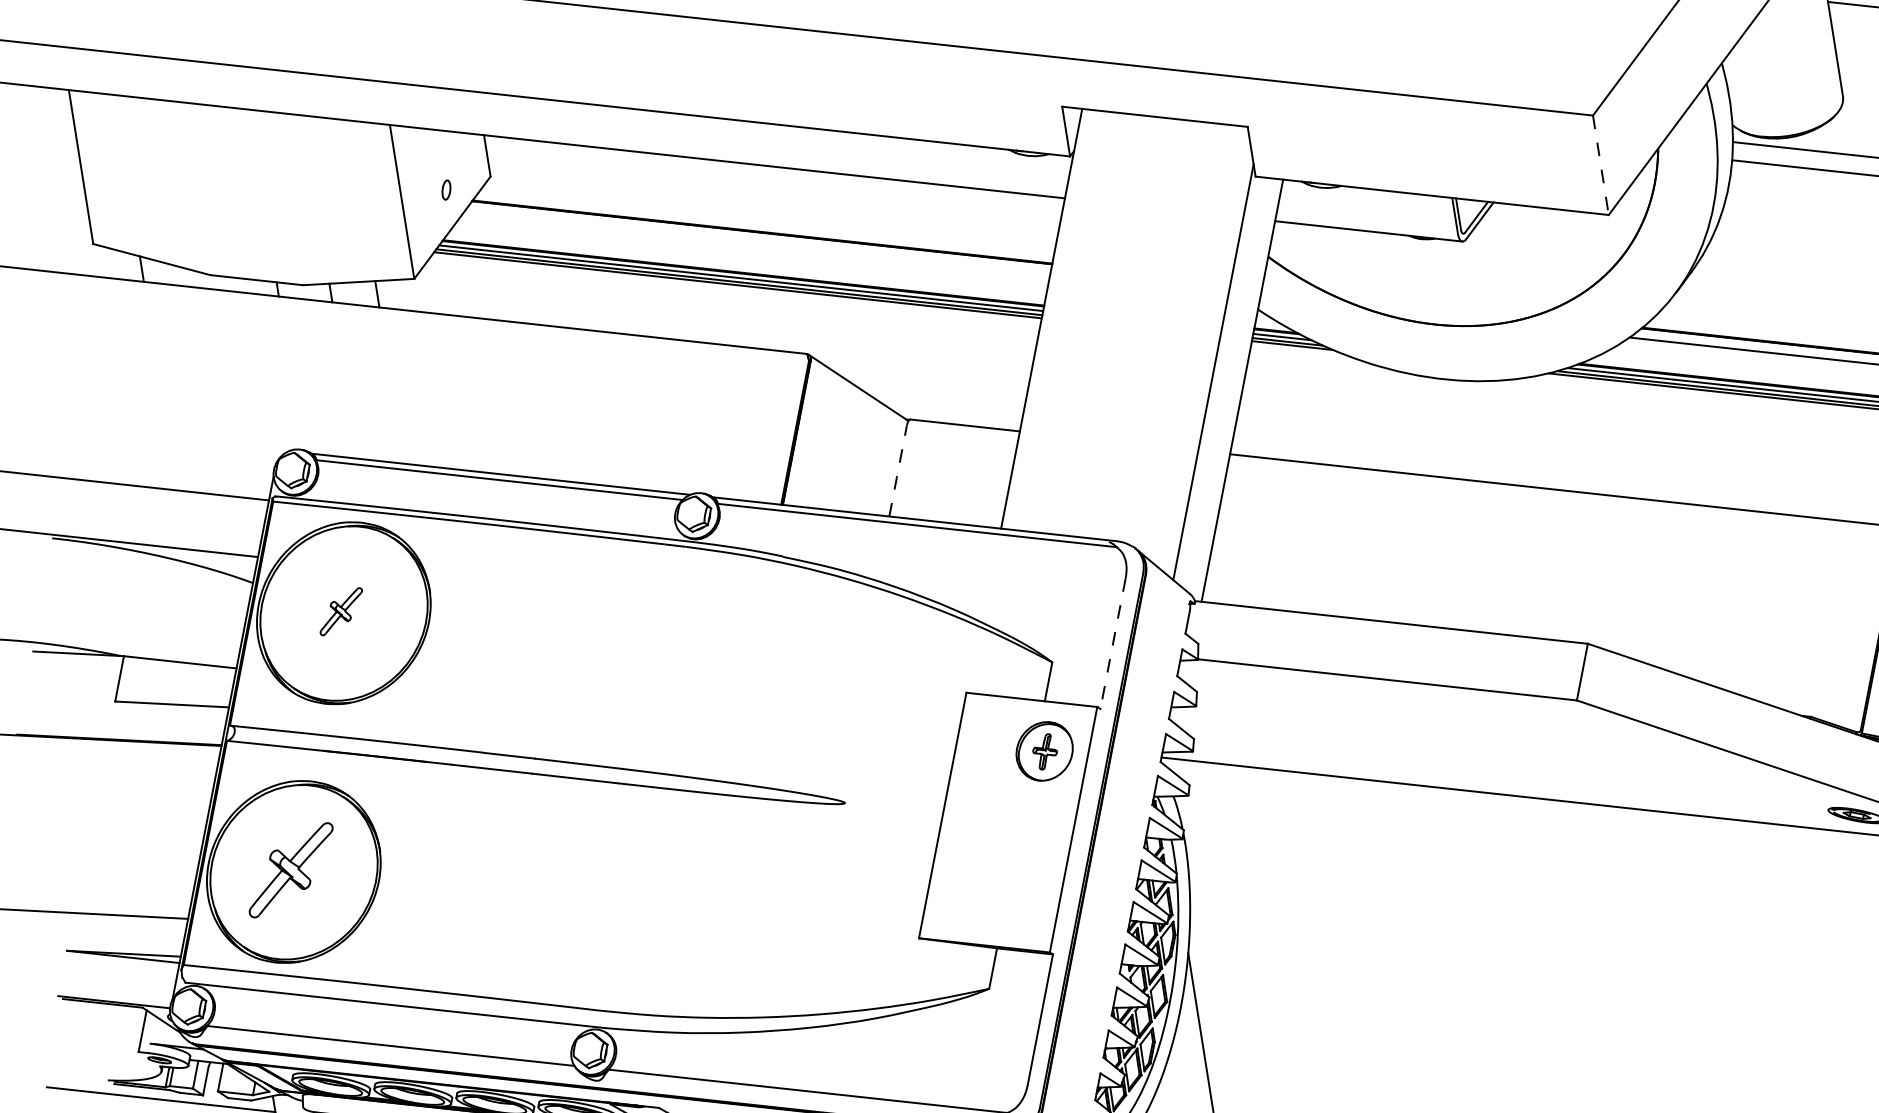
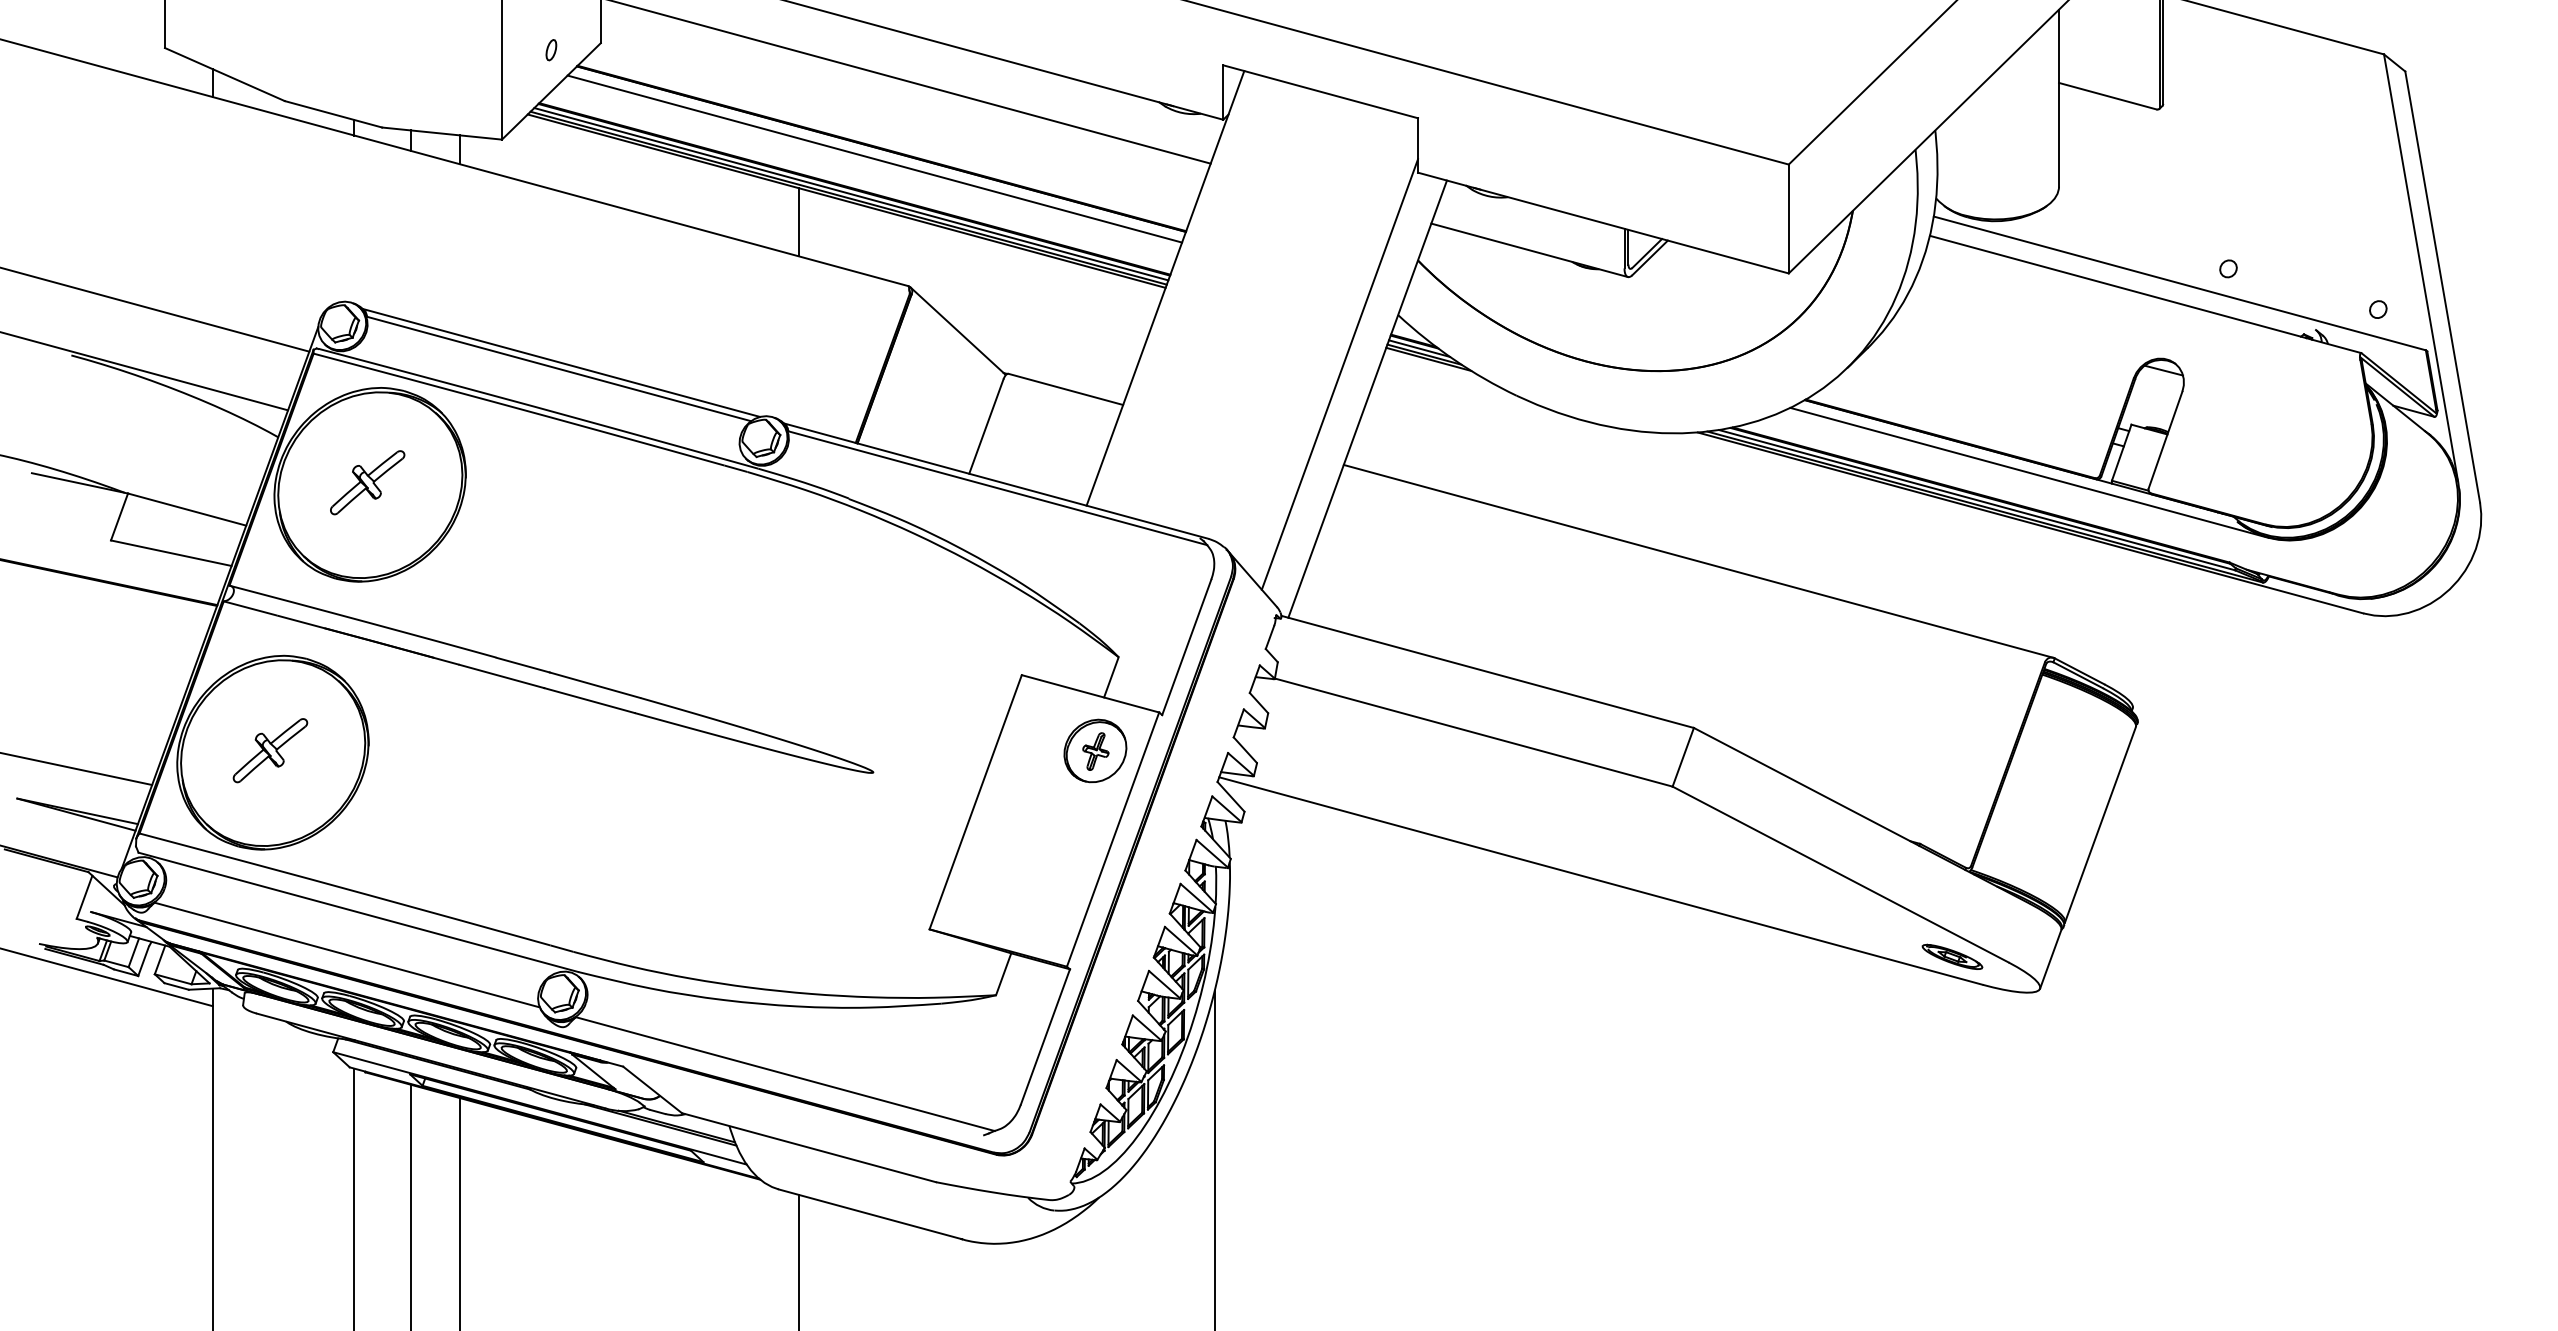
line: (1600, 165) -> (1788, 219), dashed -> solid
line: (757, 242) -> (874, 158), added
line: (697, 311) -> (798, 222), added
line: (898, 470) -> (986, 426), dashed -> solid
part: (341, 611) -> (367, 482), size x1.43
line: (1112, 643) -> (1186, 647), dashed -> solid
part: (291, 870) -> (270, 750), size x0.71

